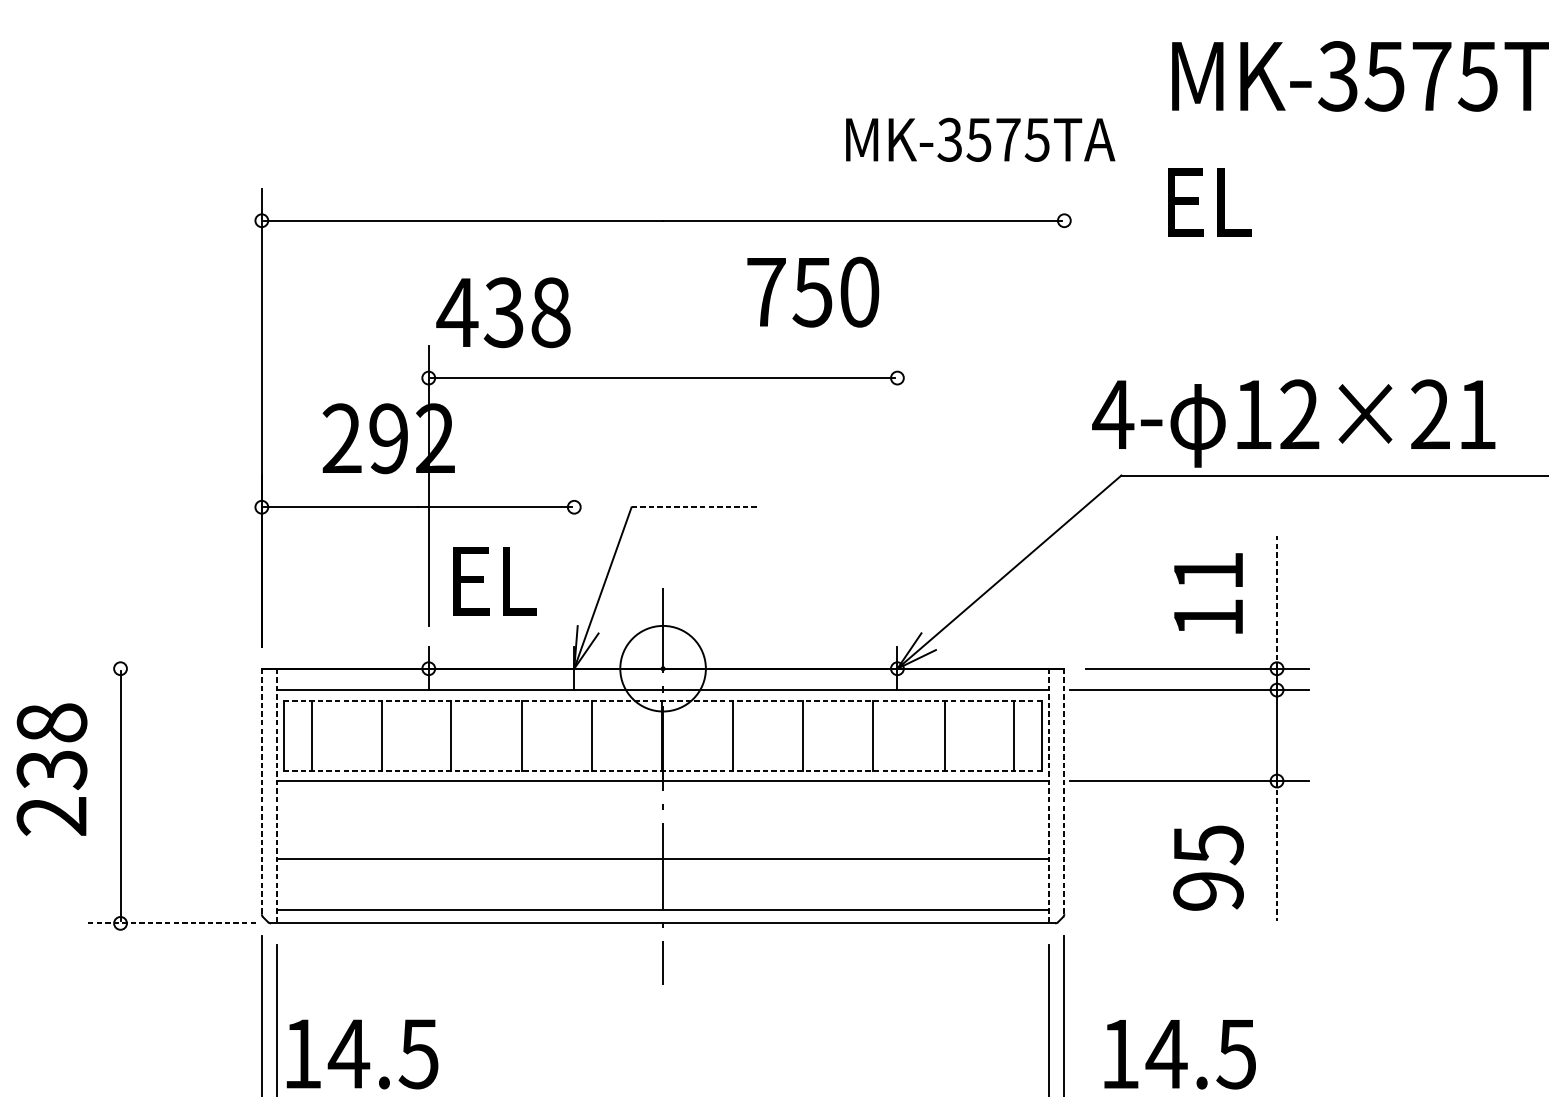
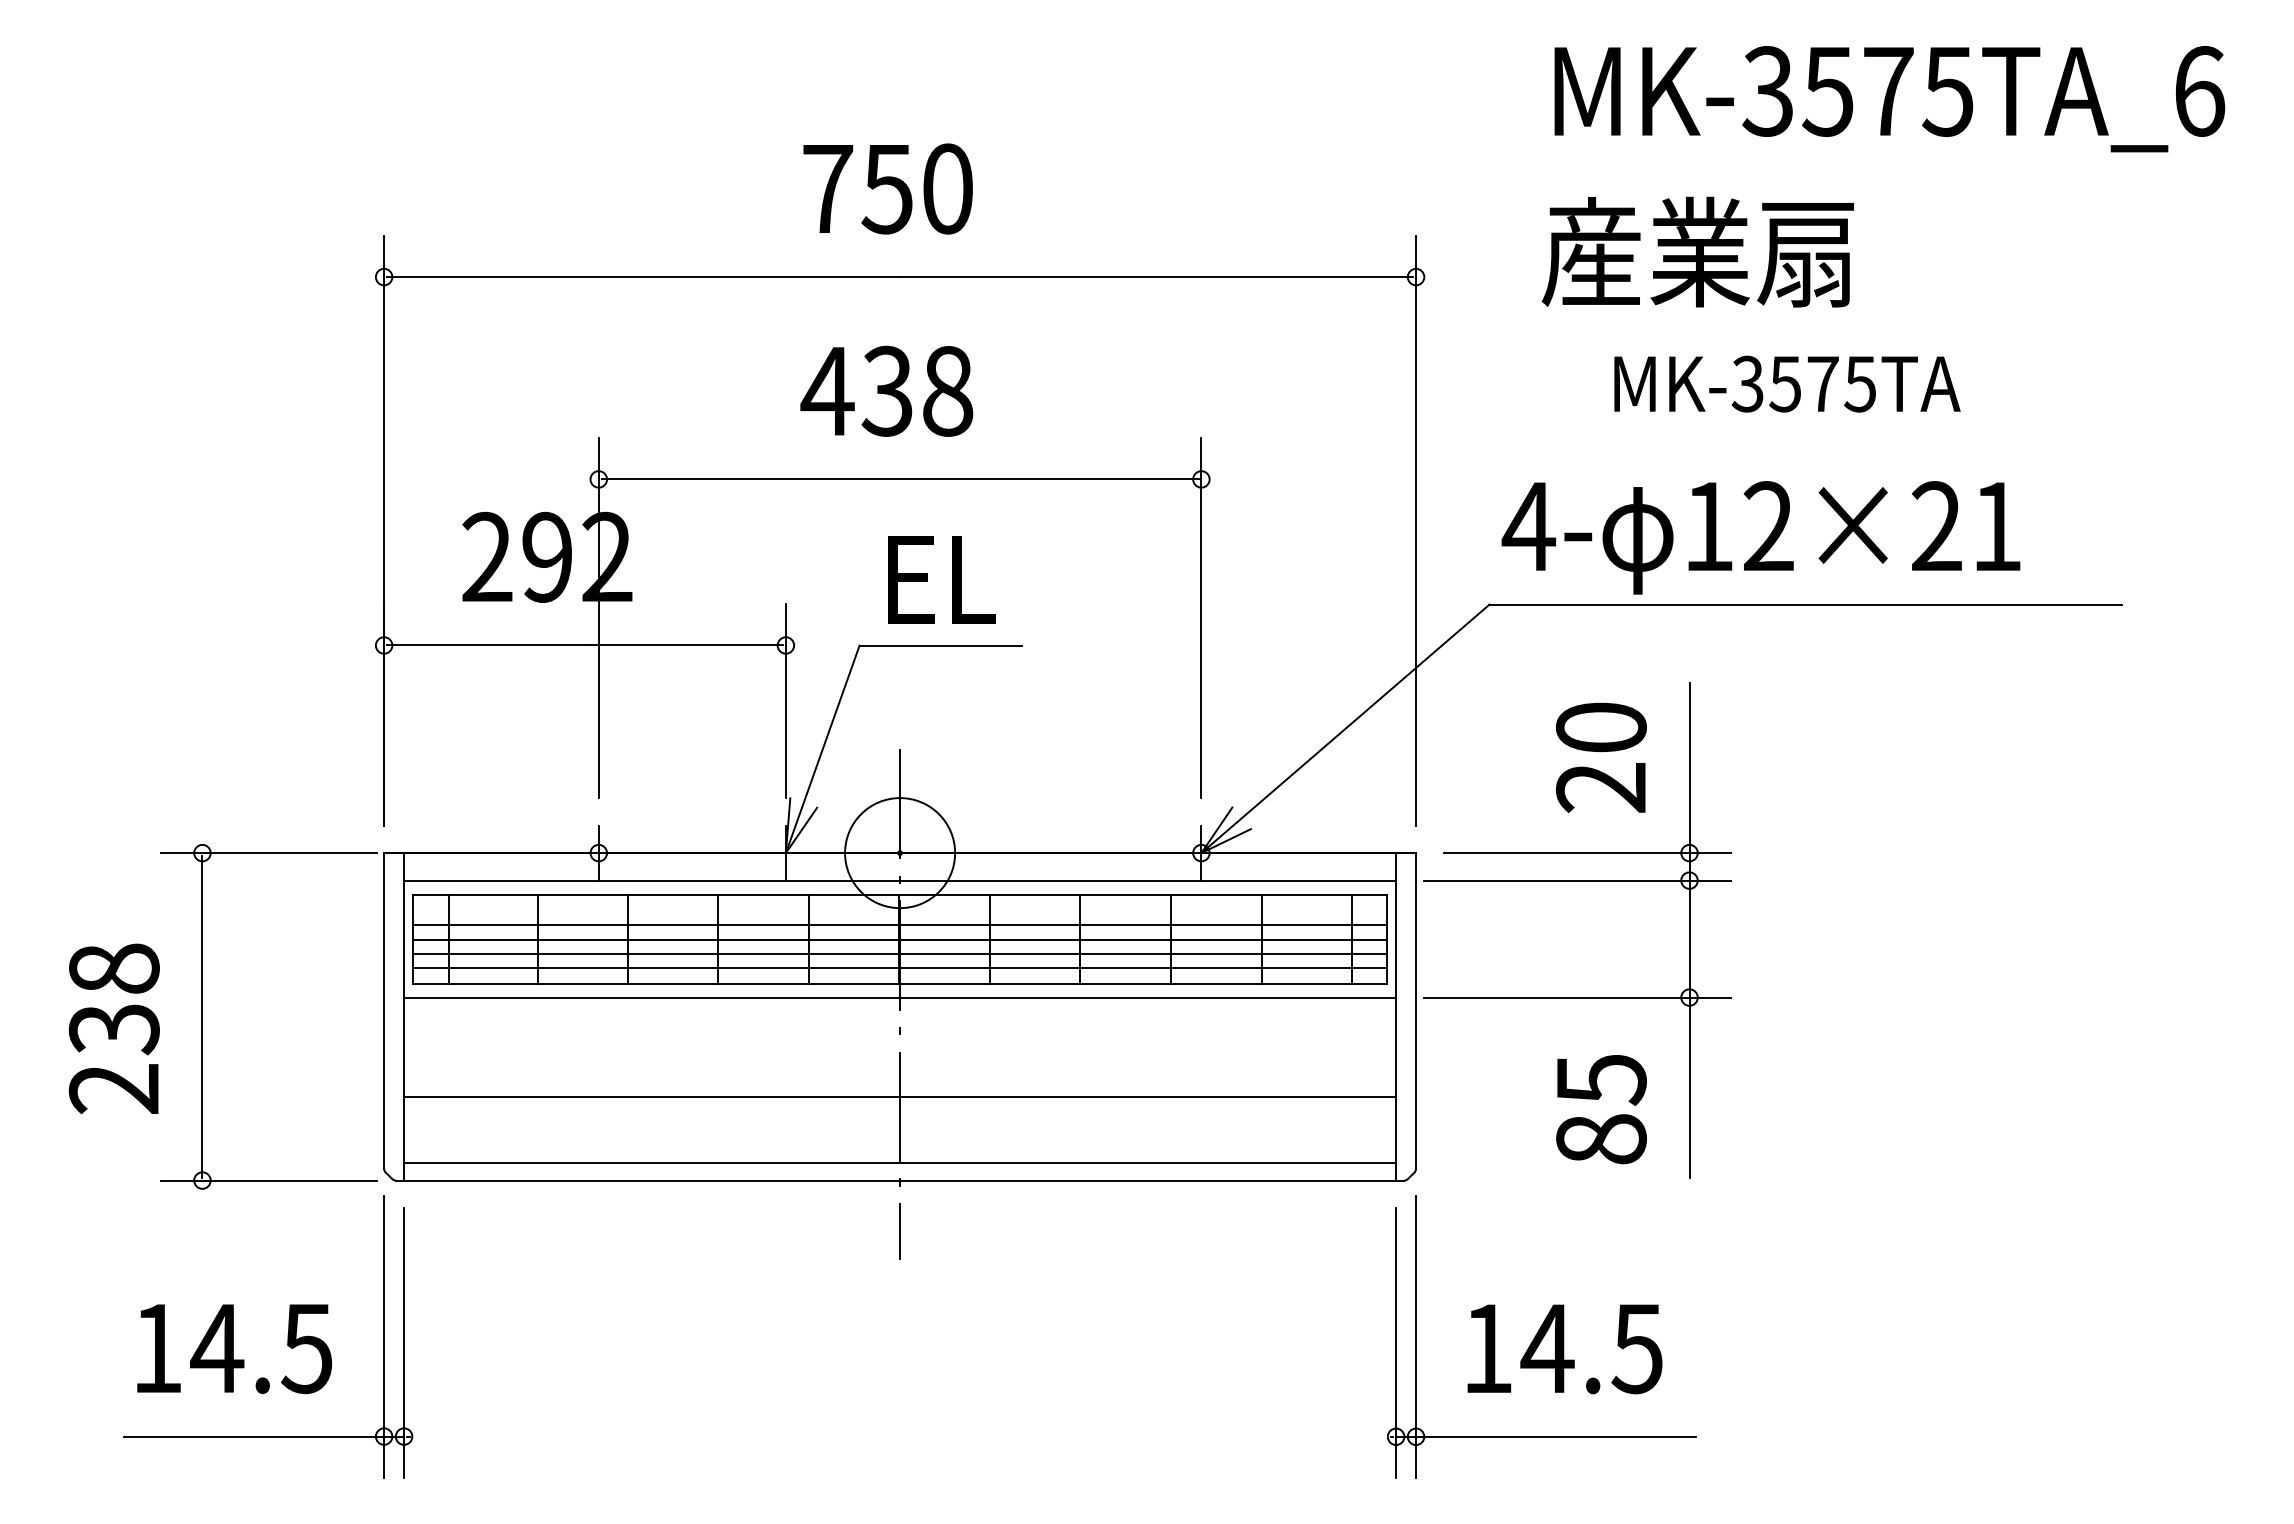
text: (980, 139) -> (1787, 383), moved
text: (1283, 200) -> (1697, 251), EL -> 産業扇
text: (812, 291) -> (887, 188), moved
text: (503, 312) -> (886, 390), moved
line: (1064, 417) -> (1416, 530), added
text: (1293, 423) -> (1760, 537), moved
line: (897, 486) -> (1201, 618), added
line: (695, 507) -> (941, 645), dashed -> solid
line: (573, 550) -> (785, 701), added
text: (494, 581) -> (941, 579), moved
text: (1207, 594) -> (1600, 757), 11 -> 20
line: (1277, 602) -> (1689, 767), dashed -> solid
line: (171, 669) -> (268, 853), added
line: (662, 700) -> (899, 894), dashed -> solid
line: (662, 724) -> (899, 924), added
line: (662, 735) -> (899, 939), added
line: (662, 747) -> (899, 954), added
line: (662, 758) -> (899, 968), added
text: (51, 769) -> (113, 1028), moved
line: (662, 770) -> (899, 984), dashed -> solid
line: (262, 791) -> (384, 1010), dashed -> solid
line: (1064, 791) -> (1416, 1010), dashed -> solid
line: (277, 795) -> (404, 1016), dashed -> solid
line: (1049, 795) -> (1396, 1016), dashed -> solid
line: (1277, 851) -> (1689, 1088), dashed -> solid
text: (1207, 891) -> (1600, 1139), 95 -> 85
line: (171, 923) -> (268, 1180), dashed -> solid
text: (362, 1053) -> (234, 1348), moved

